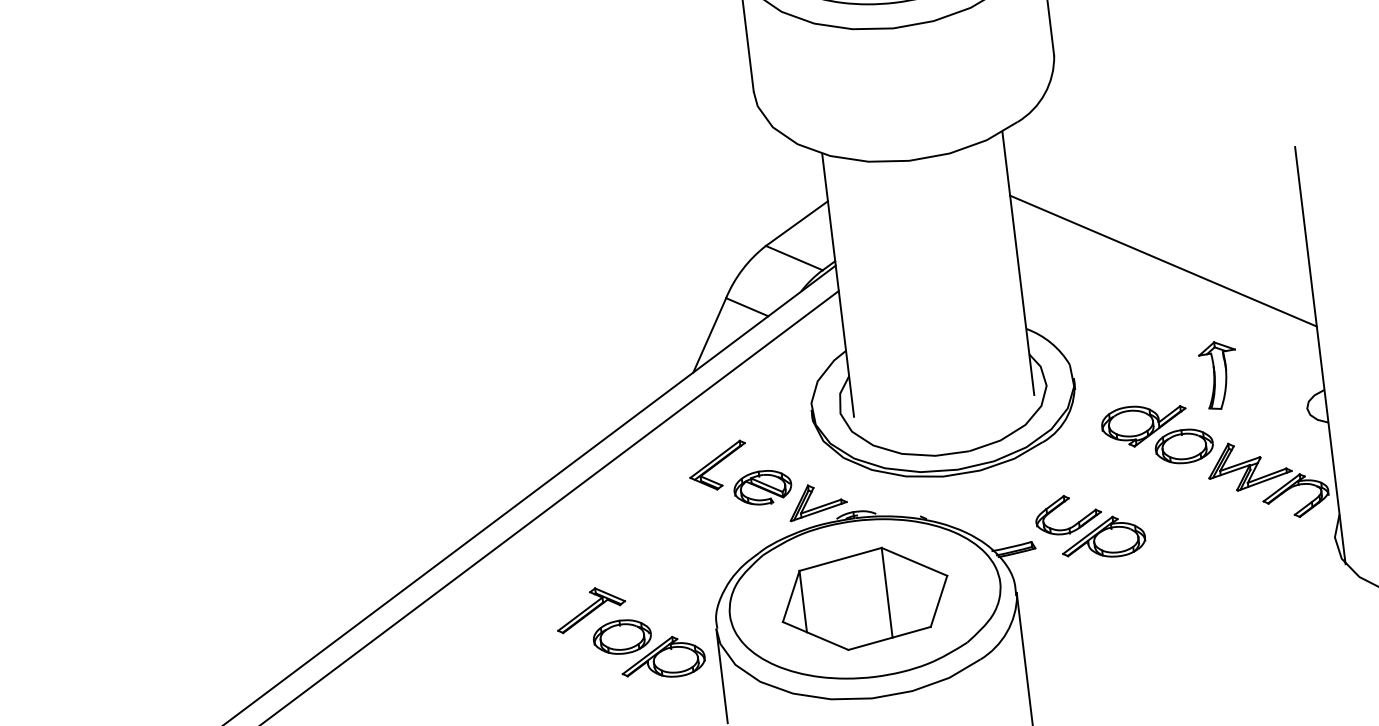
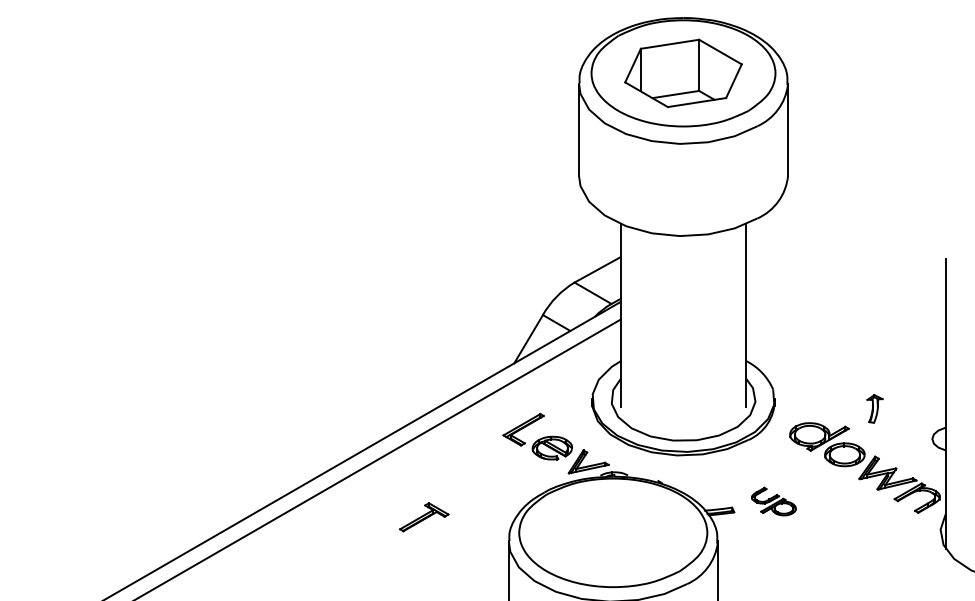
line: (1162, 260) -> (845, 325), removed
part: (1218, 374) -> (874, 408), size x0.6
part: (1089, 525) -> (773, 501), size x0.6
part: (863, 598) -> (612, 532), removed
part: (648, 647) -> (460, 548), removed

